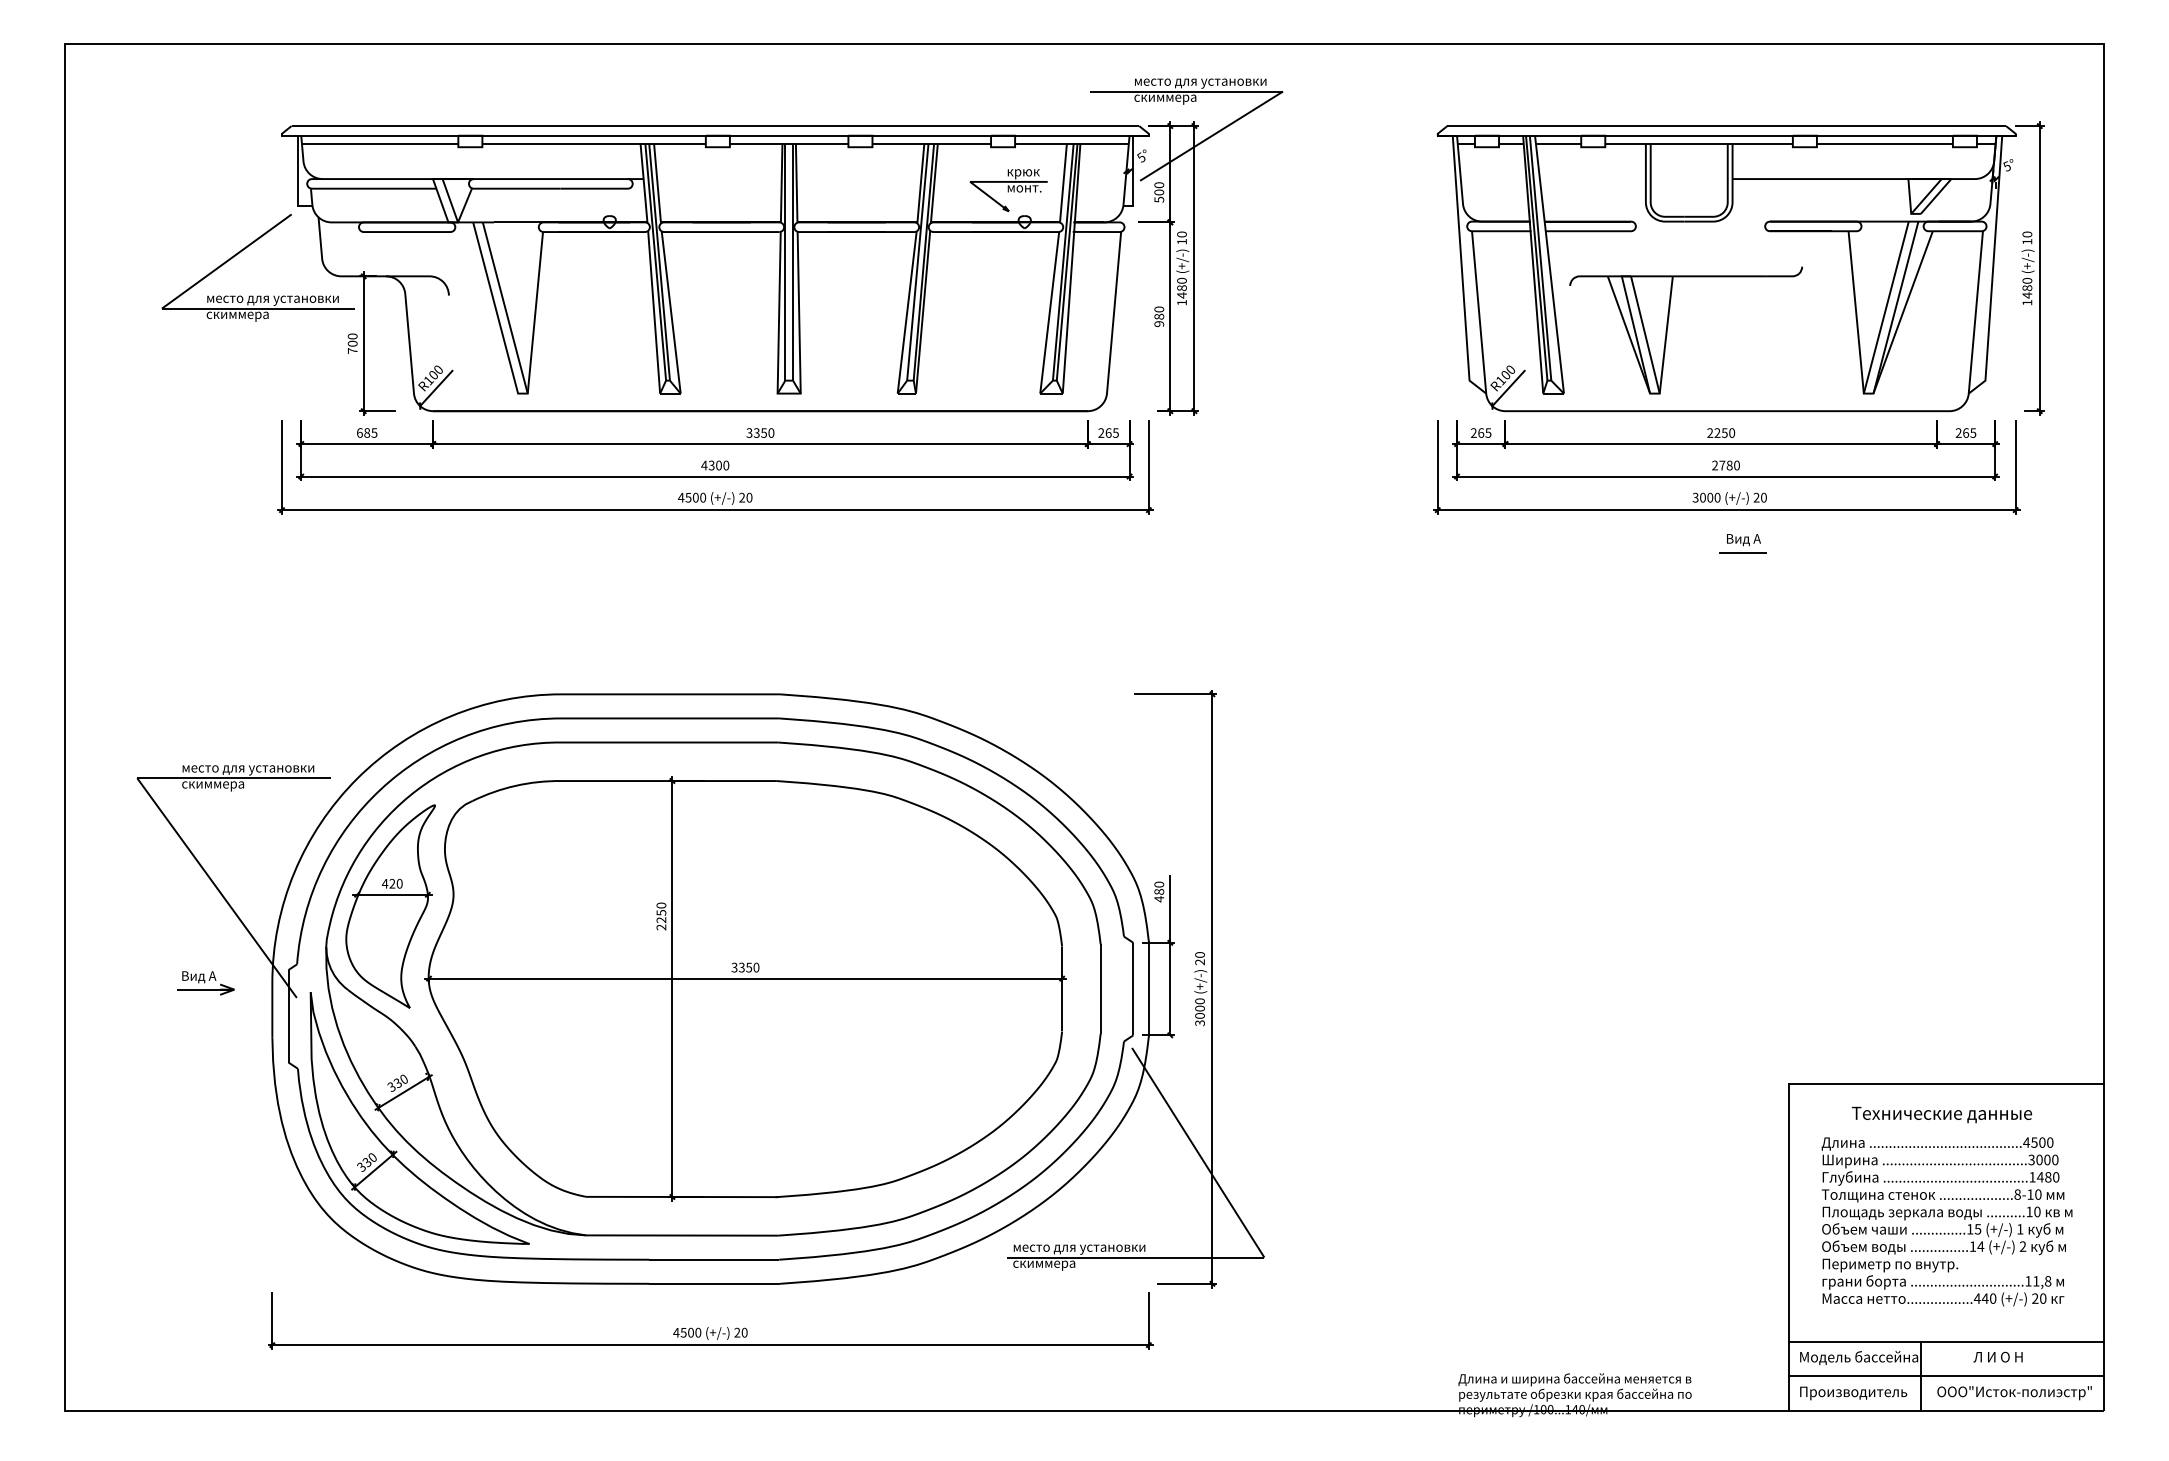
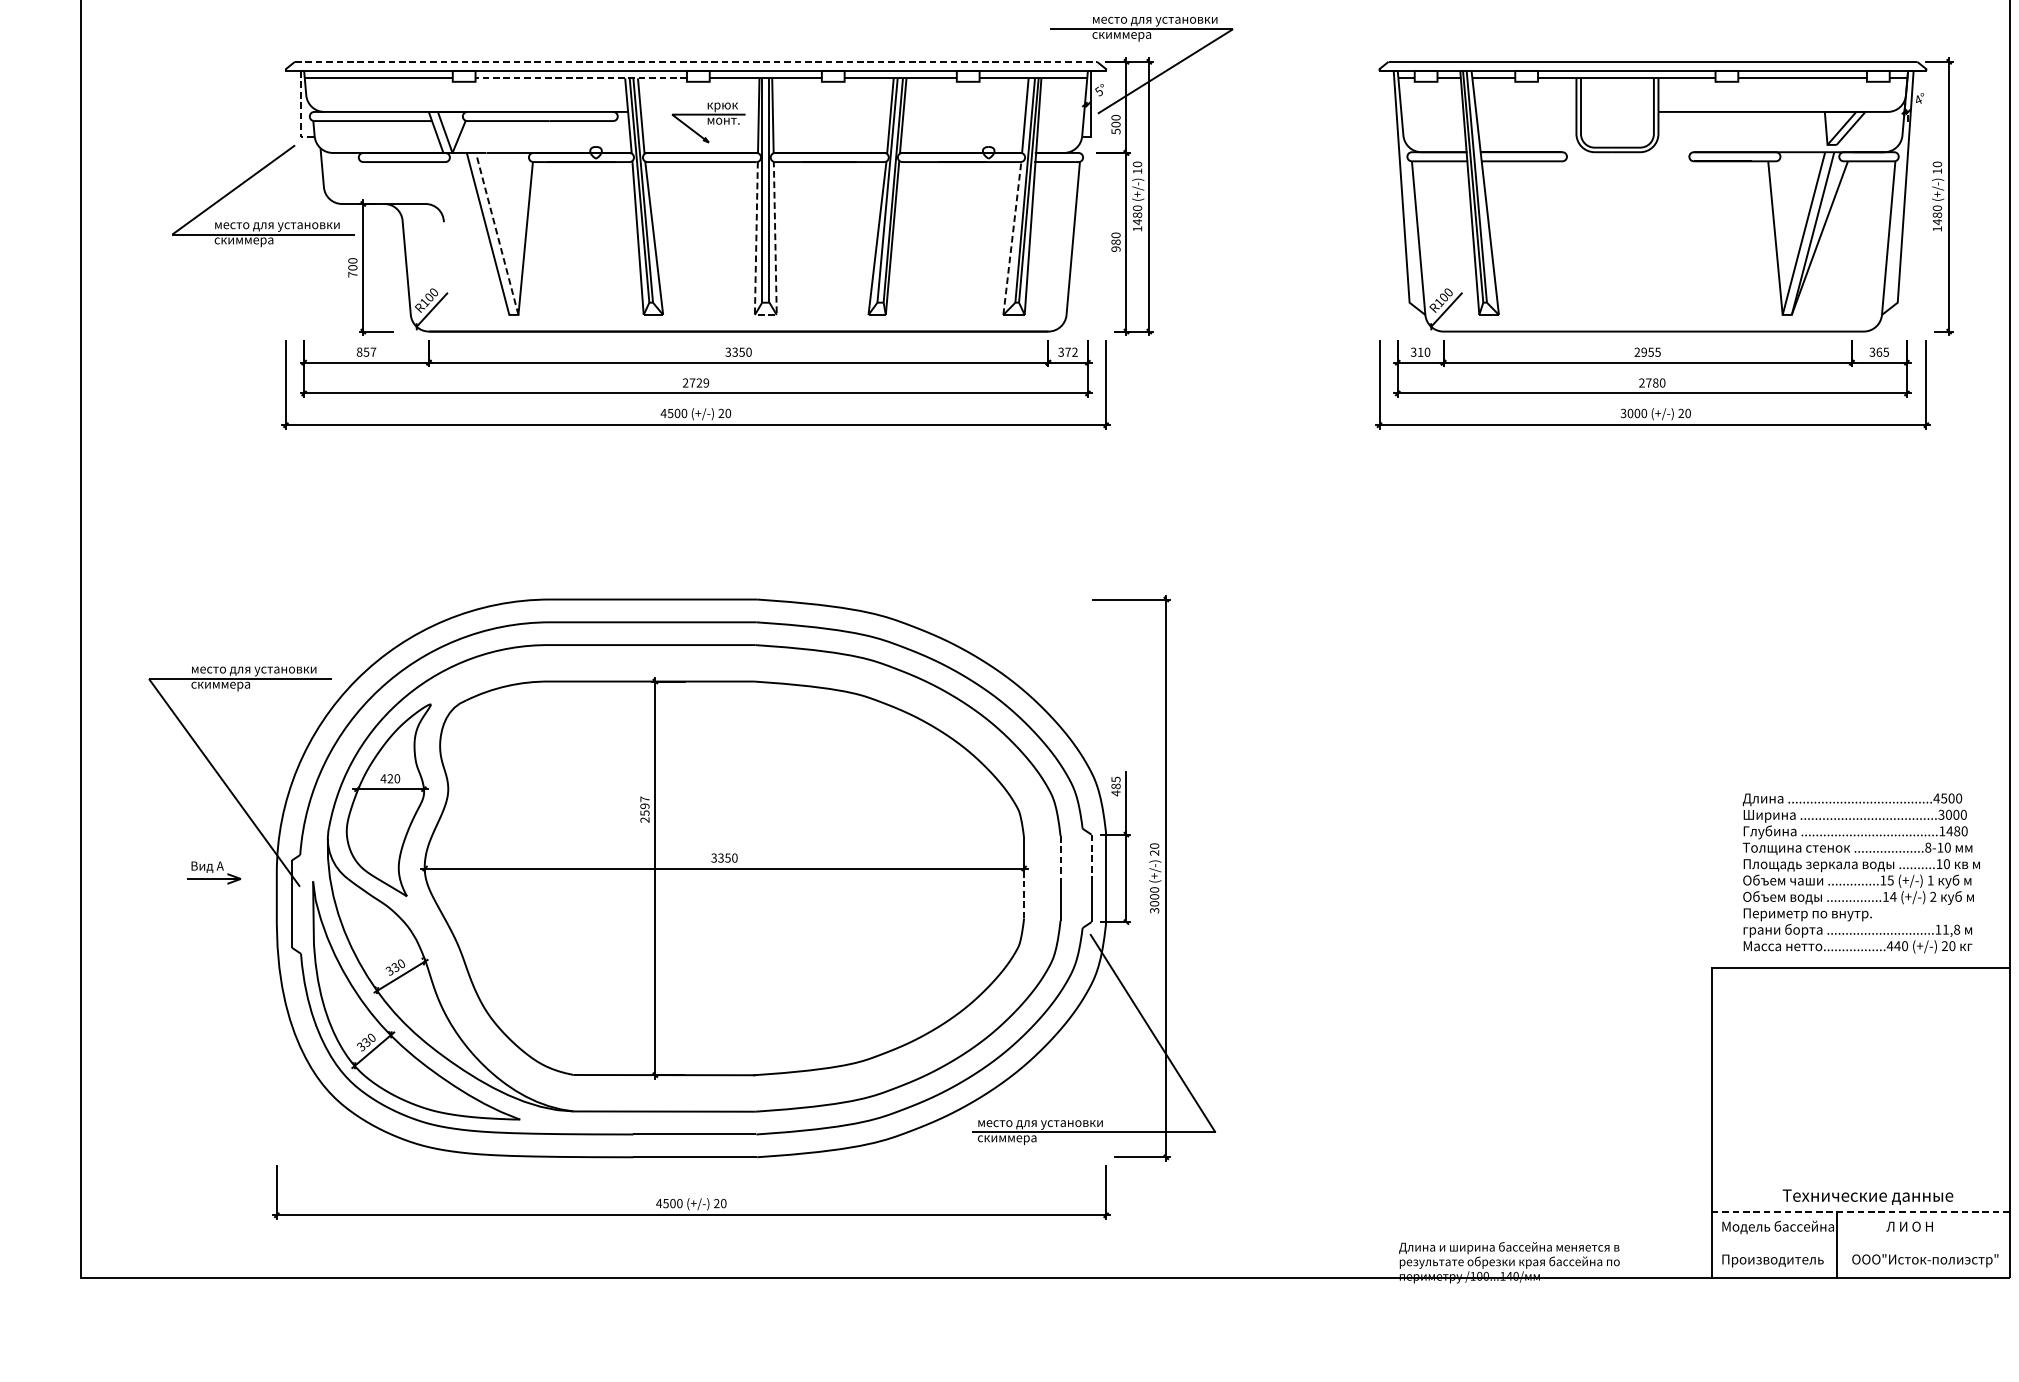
line: (715, 126) -> (696, 62), solid -> dashed
line: (594, 143) -> (581, 78), solid -> dashed
text: (2006, 166) -> (1917, 100), 5° -> 4°
line: (297, 179) -> (300, 112), solid -> dashed
part: (1008, 190) -> (708, 122), moved
line: (505, 307) -> (497, 233), solid -> dashed
line: (1049, 312) -> (1012, 238), solid -> dashed
part: (1668, 326) -> (1597, 251), removed
line: (789, 393) -> (766, 314), solid -> dashed
text: (367, 432) -> (366, 351), 685 -> 857
text: (1108, 432) -> (1067, 351), 265 -> 372
text: (1480, 432) -> (1419, 351), 265 -> 310
text: (1724, 432) -> (1650, 351), 2250 -> 2955
text: (1958, 433) -> (1872, 352), 265 -> 365
text: (715, 465) -> (696, 382), 4300 -> 2729
part: (1742, 543) -> (1667, 456), removed
text: (1159, 884) -> (1116, 779), 480 -> 485
text: (661, 912) -> (645, 805), 2250 -> 2597
line: (1133, 966) -> (1091, 857), solid -> dashed
line: (1100, 967) -> (1060, 857), solid -> dashed
line: (1062, 1009) -> (1024, 897), solid -> dashed
text: (1942, 1114) -> (1868, 1196), moved
text: (1946, 1221) -> (1860, 873), moved
line: (1945, 1341) -> (1859, 1211), solid -> dashed
line: (1945, 1376) -> (1859, 1244), removed

